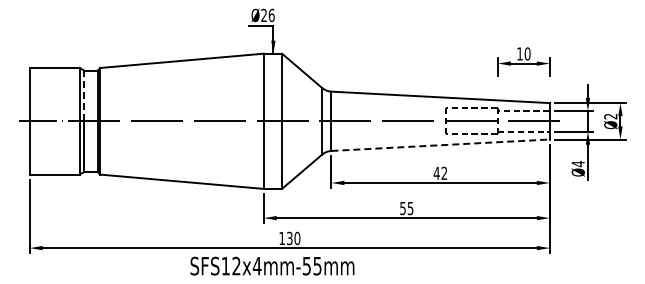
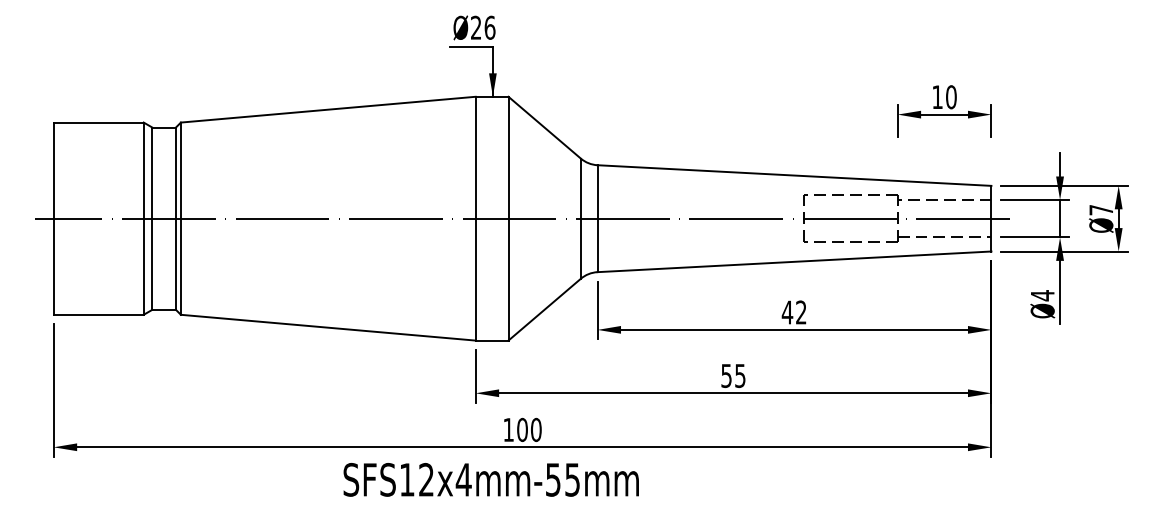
line: (84, 95) -> (152, 172), dashed -> solid
text: (610, 116) -> (1100, 210), Ø2 -> Ø7
line: (441, 145) -> (796, 262), dashed -> solid
text: (289, 238) -> (522, 429), 130 -> 100

